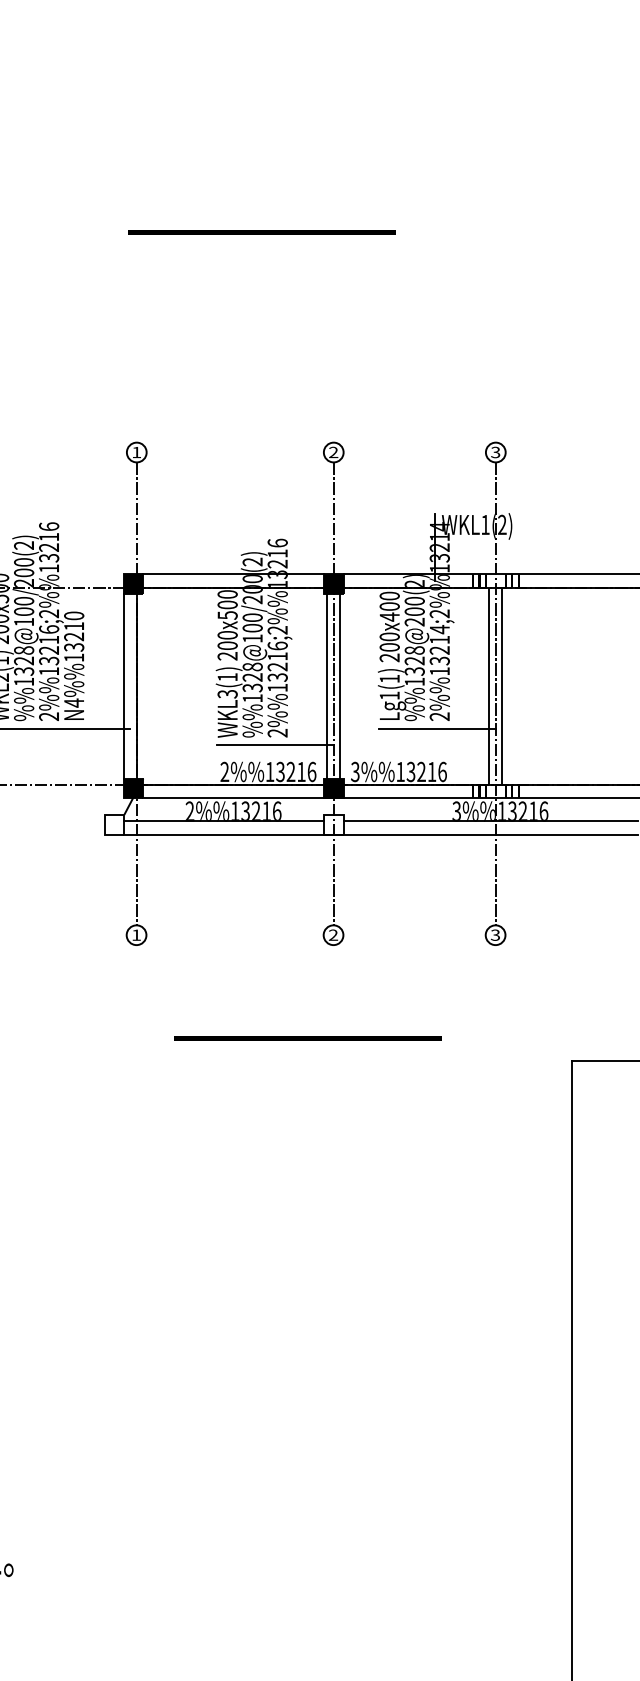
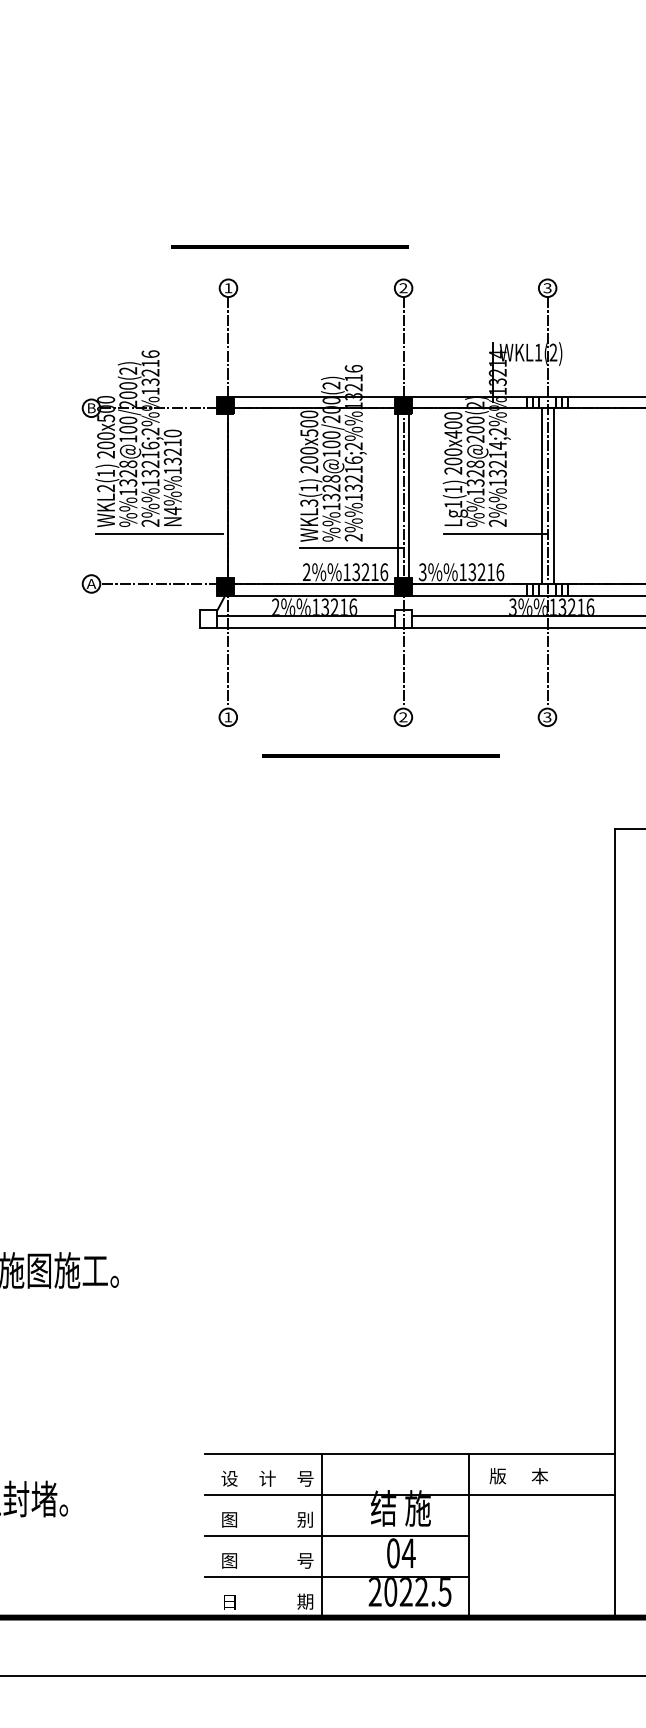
line: (261, 232) -> (289, 246), moved
line: (123, 686) -> (216, 496), removed
line: (307, 1037) -> (380, 755), moved

